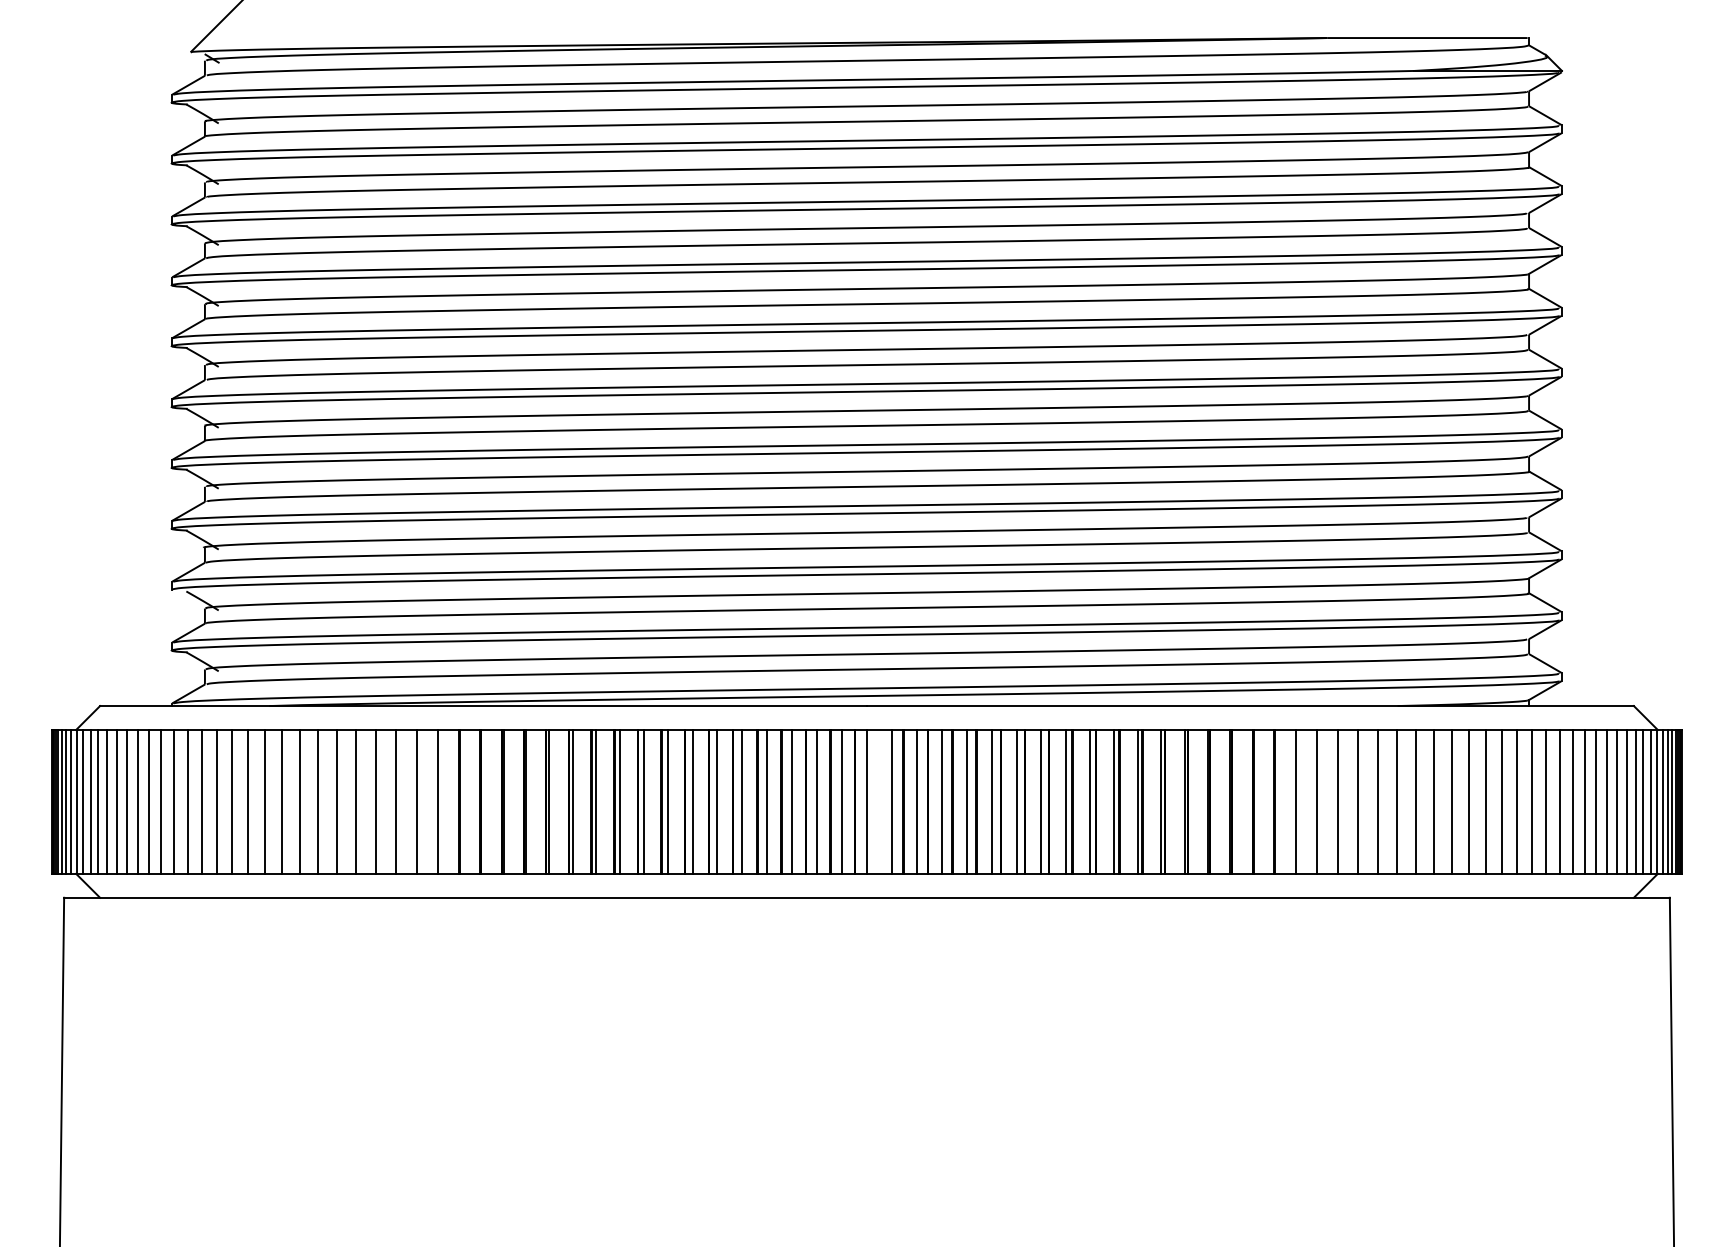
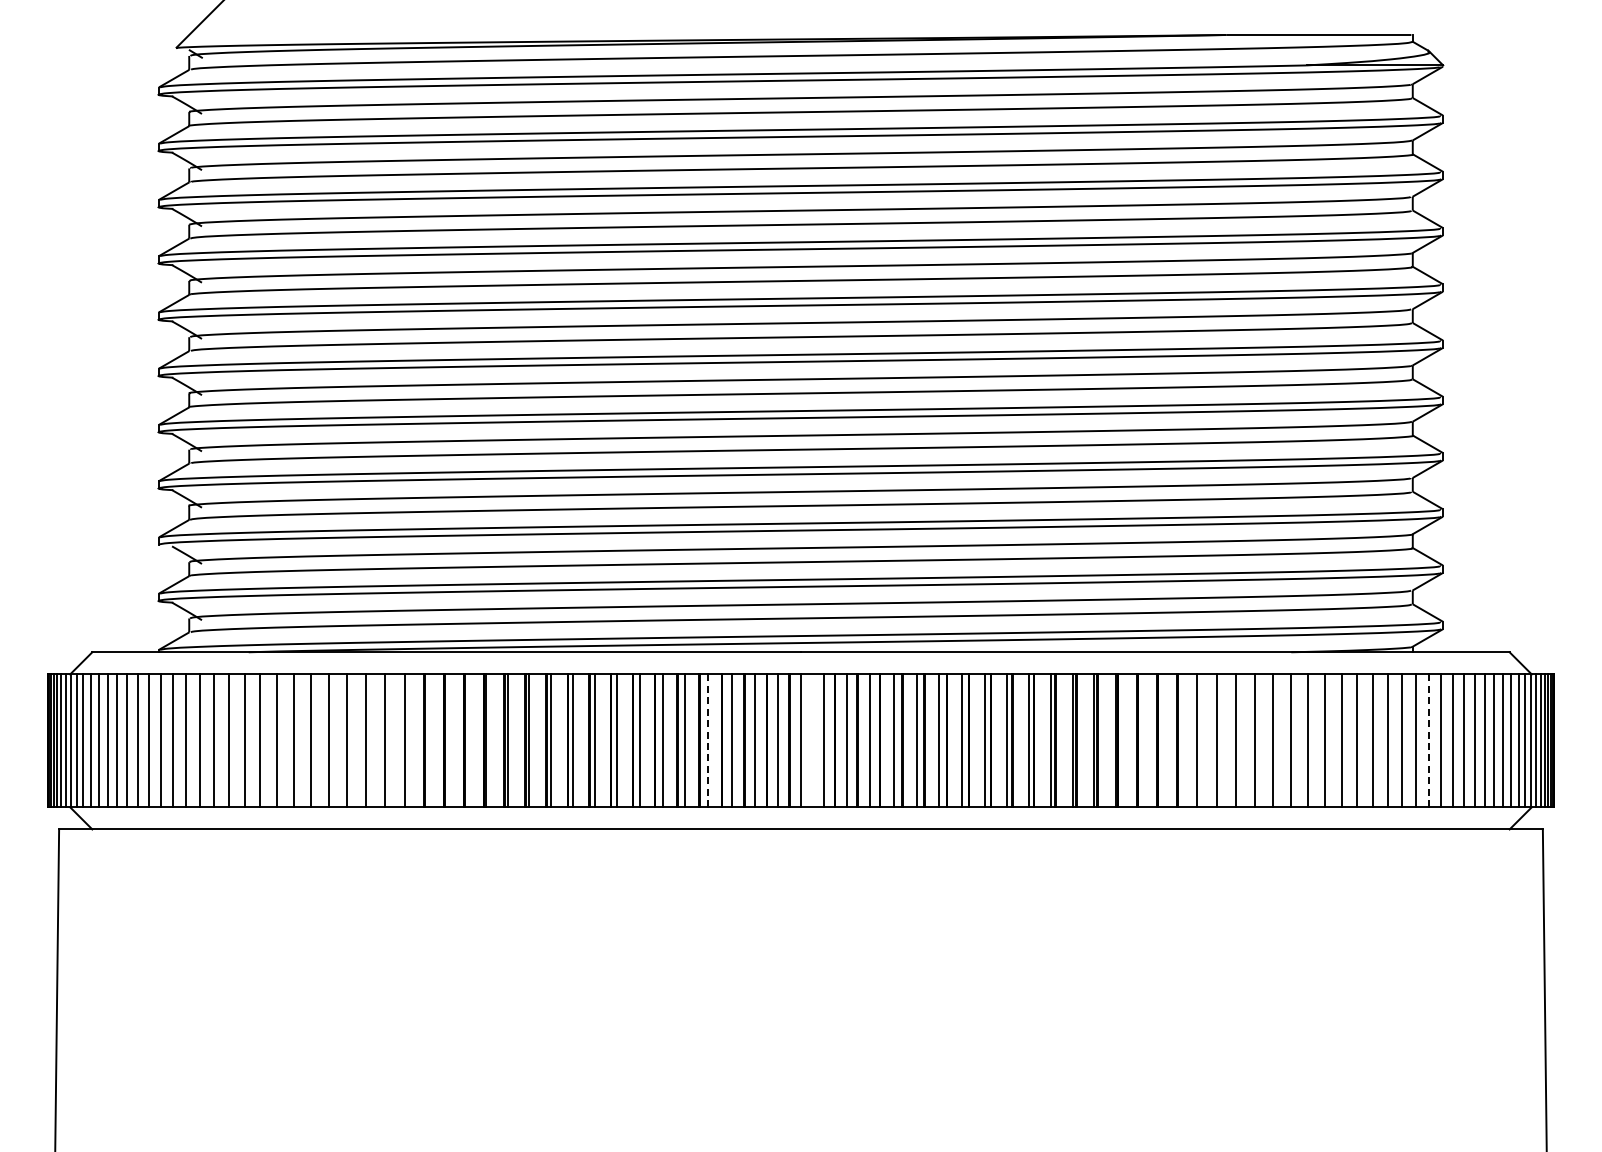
line: (766, 802) -> (708, 741), solid -> dashed
line: (1546, 802) -> (1428, 741), solid -> dashed

